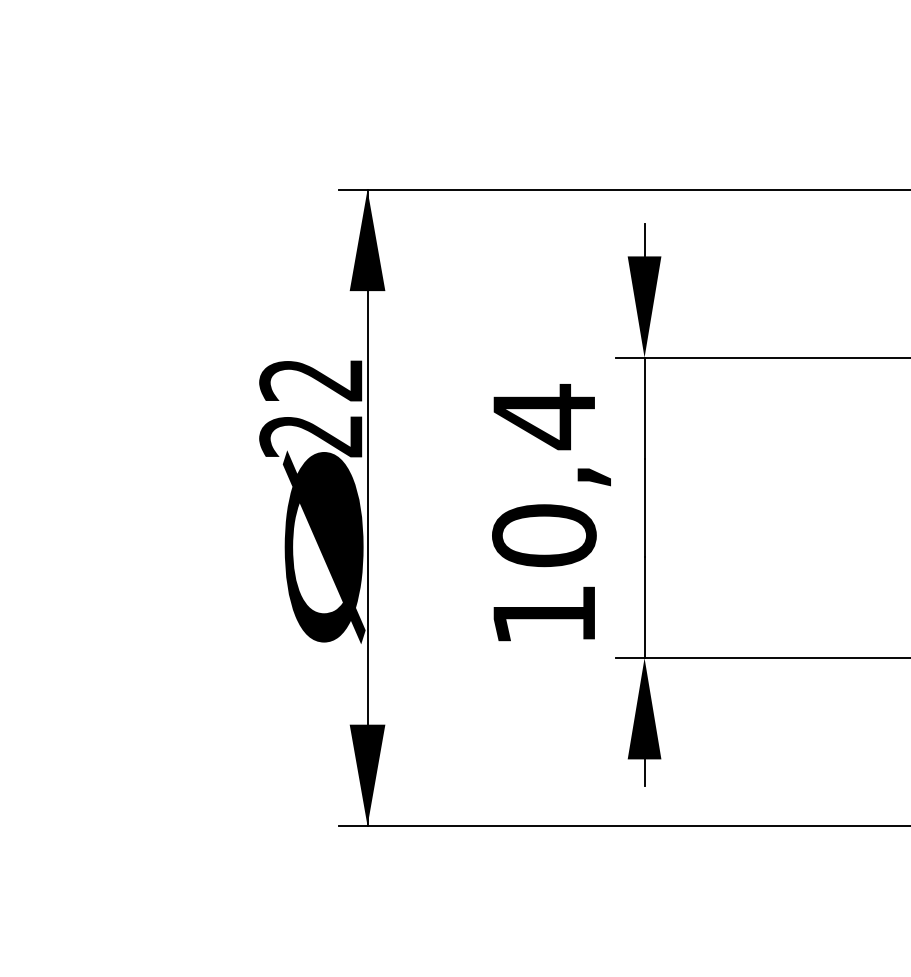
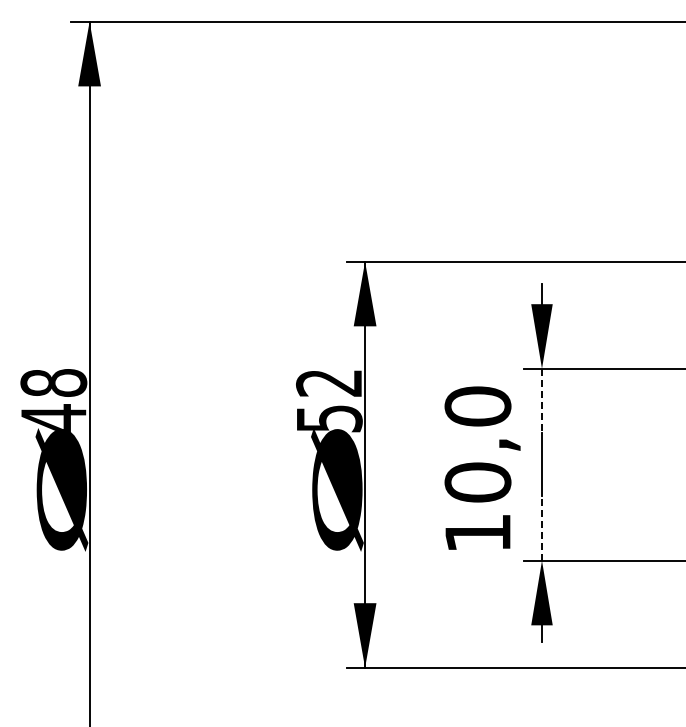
line: (643, 408) -> (541, 401), solid -> dashed
text: (543, 416) -> (477, 406), 10,4 -> 10,0
text: (311, 435) -> (329, 418), 22 -> 52
line: (643, 606) -> (541, 527), solid -> dashed

